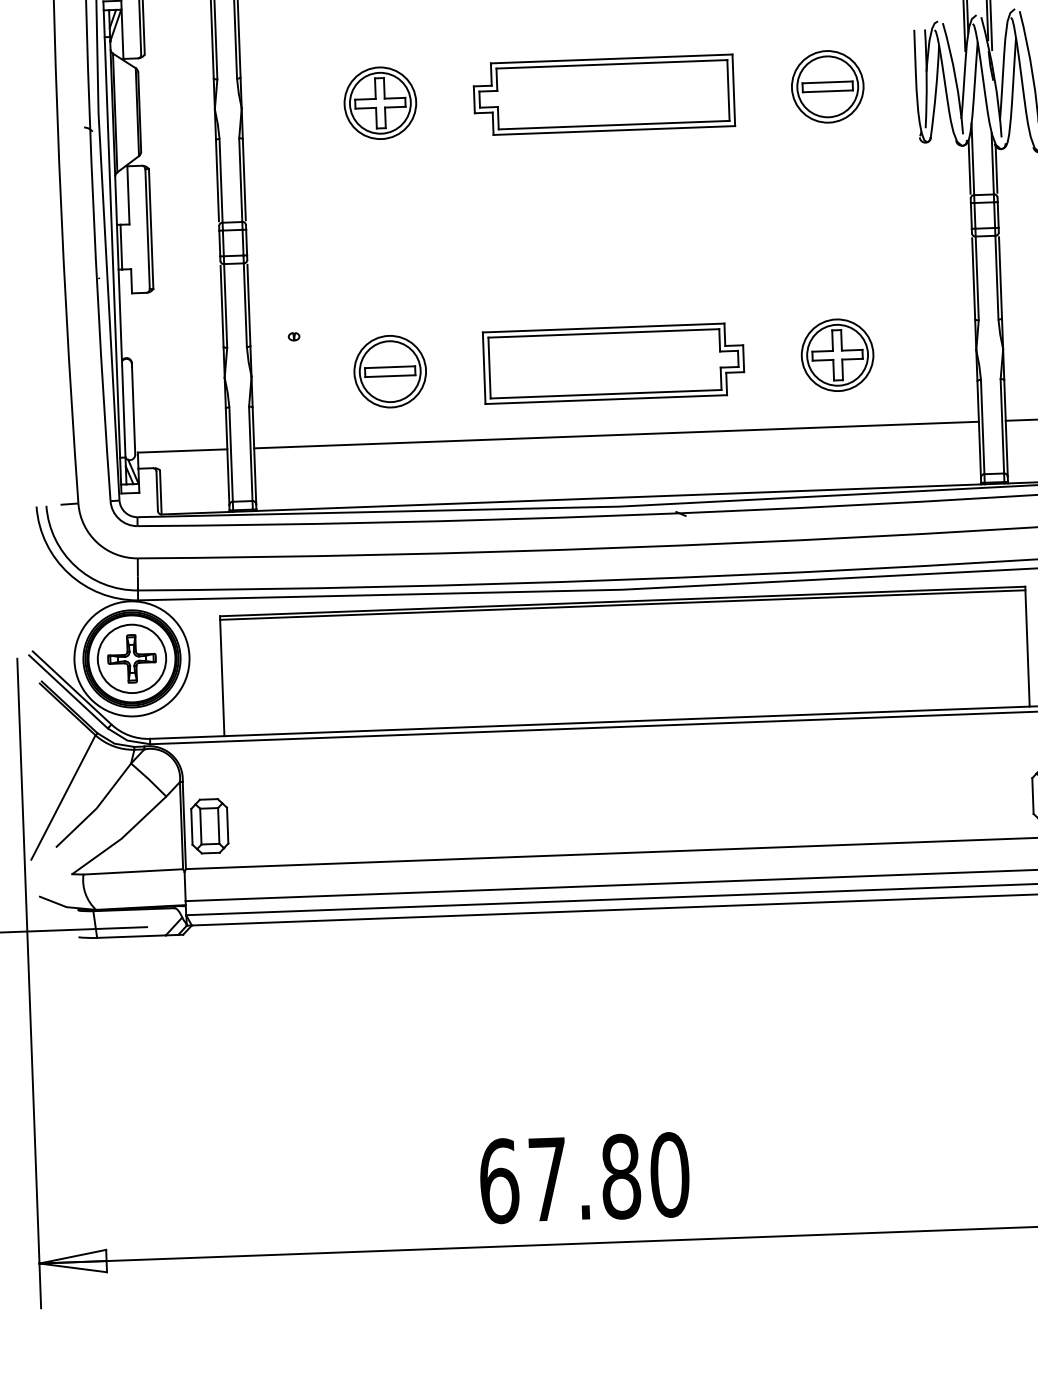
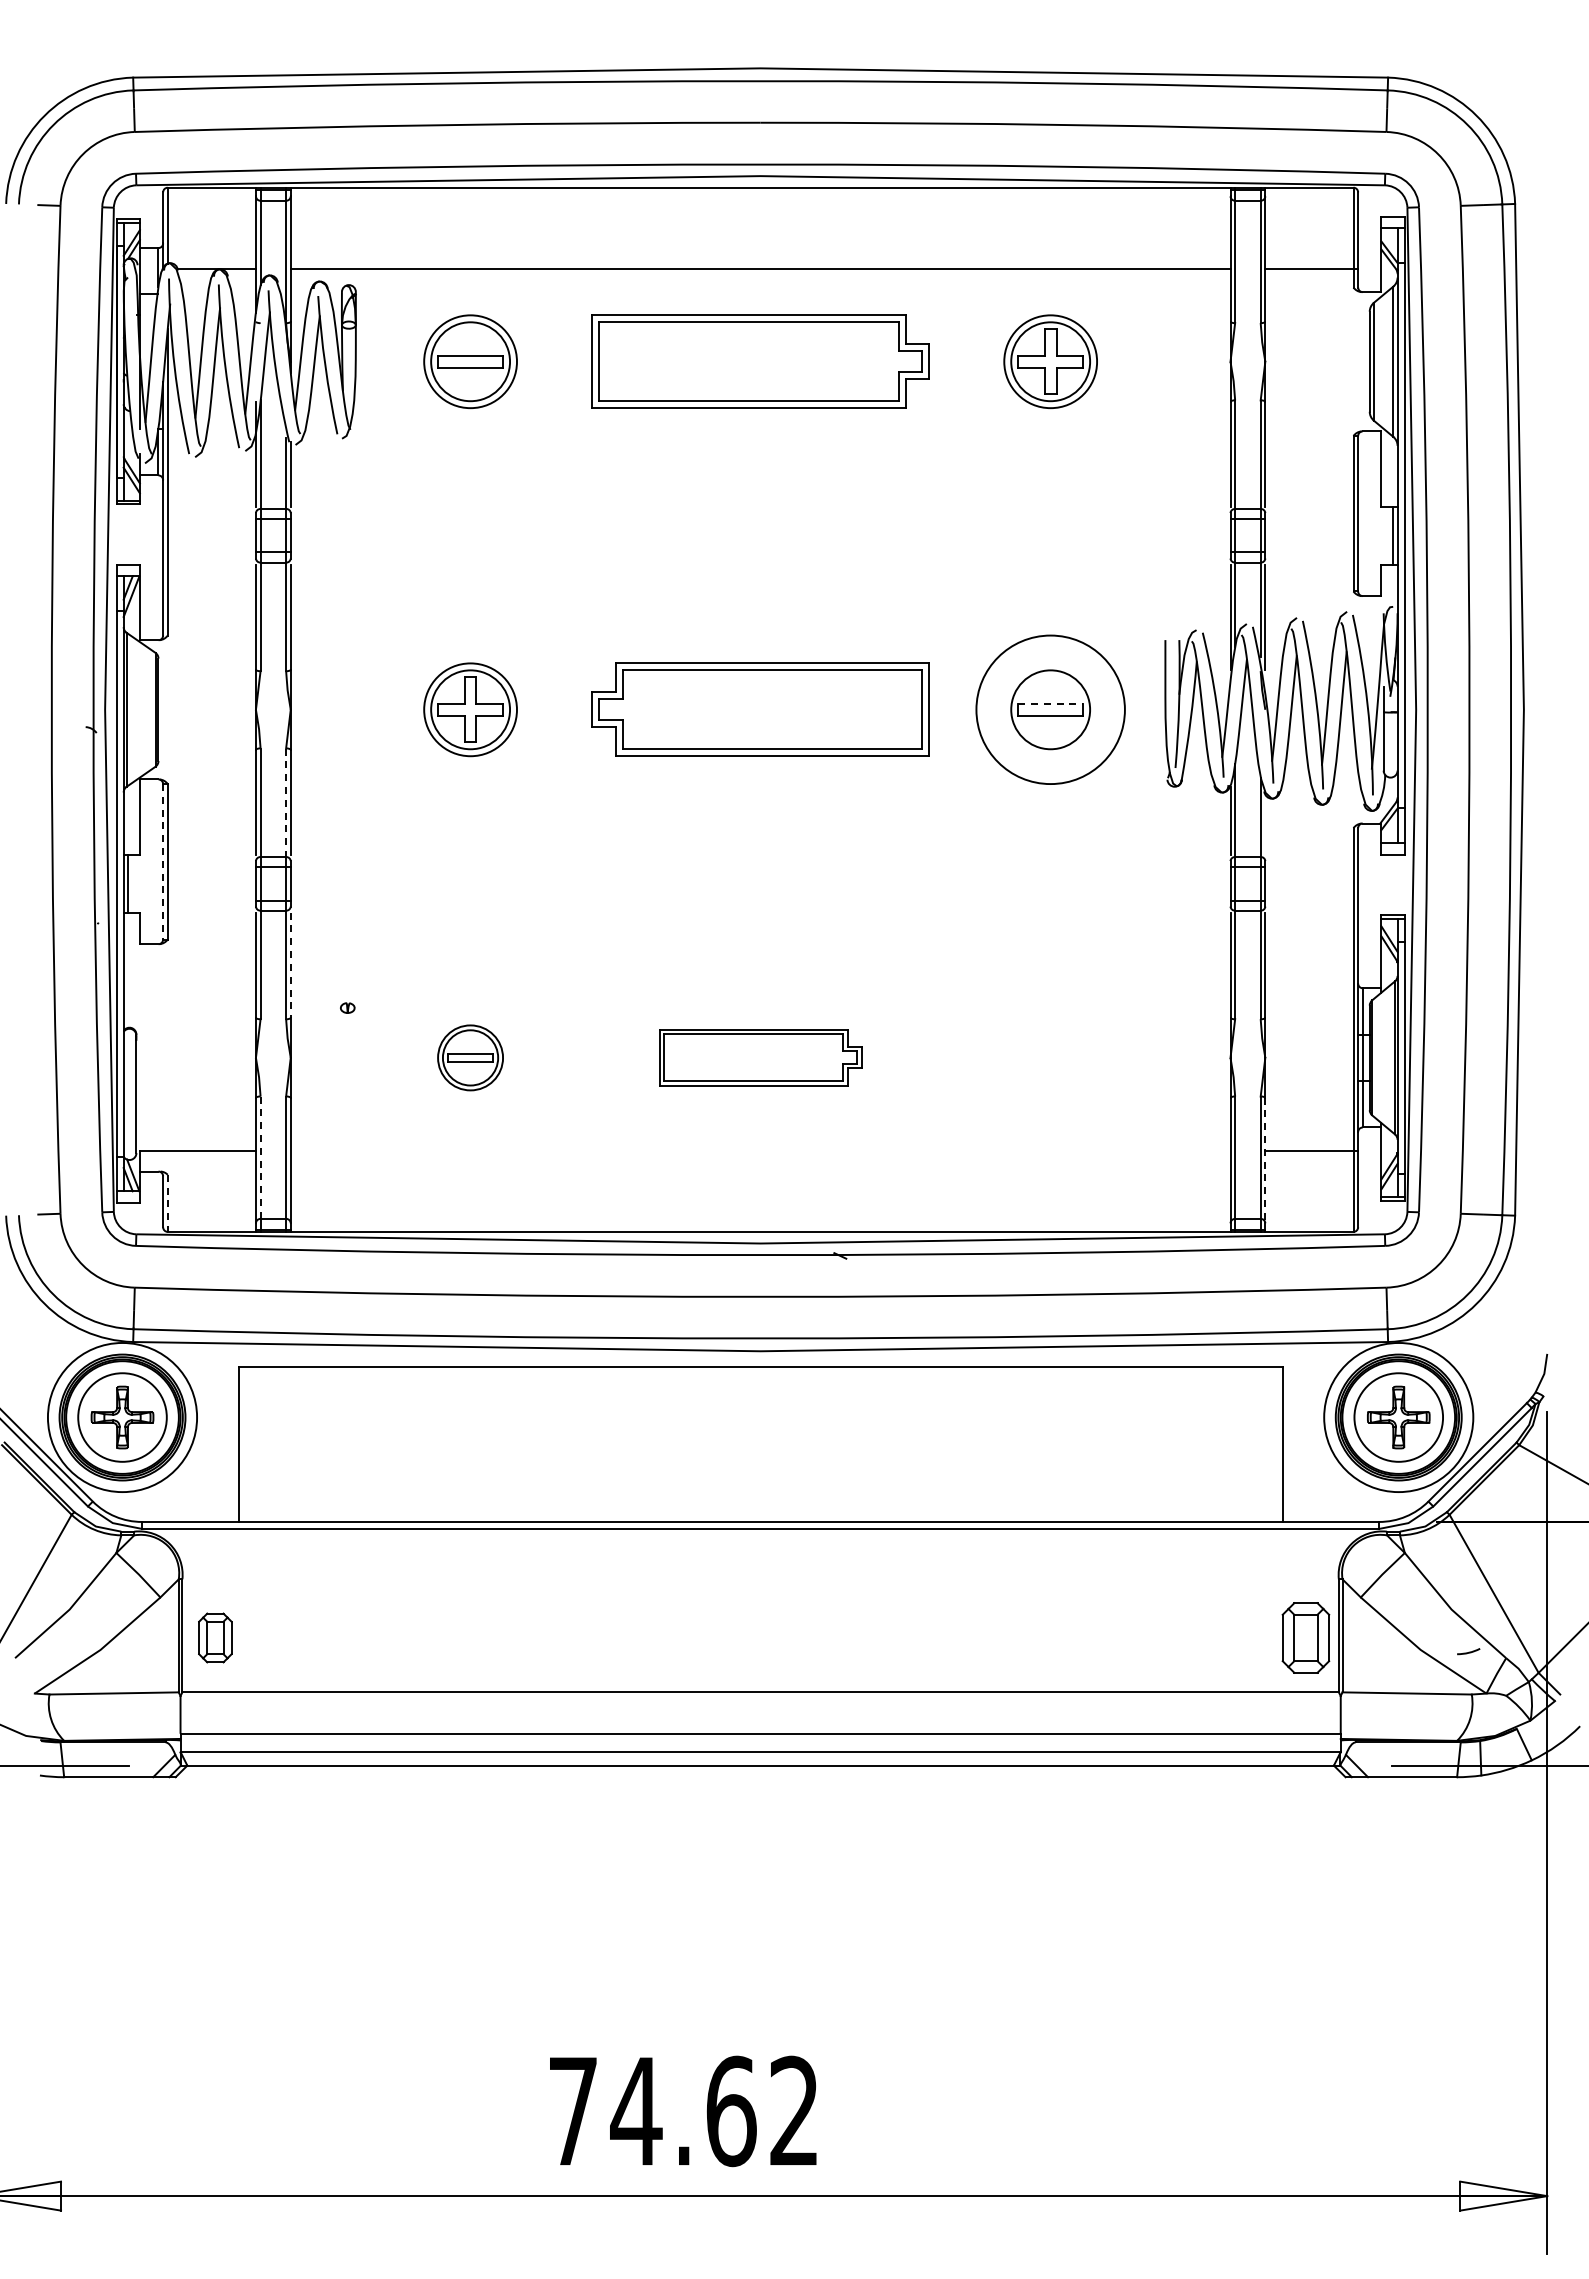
line: (828, 82) -> (1051, 704), solid -> dashed
circle: (827, 86) -> (1050, 709), size x1.6
line: (996, 169) -> (1265, 824), removed
line: (241, 180) -> (286, 803), solid -> dashed
line: (147, 228) -> (163, 861), solid -> dashed
line: (248, 305) -> (290, 965), solid -> dashed
part: (837, 354) -> (1050, 1057), removed
part: (613, 363) -> (760, 1057), size x0.6
part: (390, 371) -> (470, 1057), size x0.7
line: (1006, 428) -> (1265, 1160), solid -> dashed
line: (616, 434) -> (760, 1150), removed
line: (231, 454) -> (260, 1157), solid -> dashed
line: (160, 492) -> (167, 1203), solid -> dashed
line: (622, 605) -> (760, 1371), removed
part: (209, 825) -> (215, 1637), size x0.7
text: (584, 1178) -> (683, 2111), 67.80 -> 74.62

